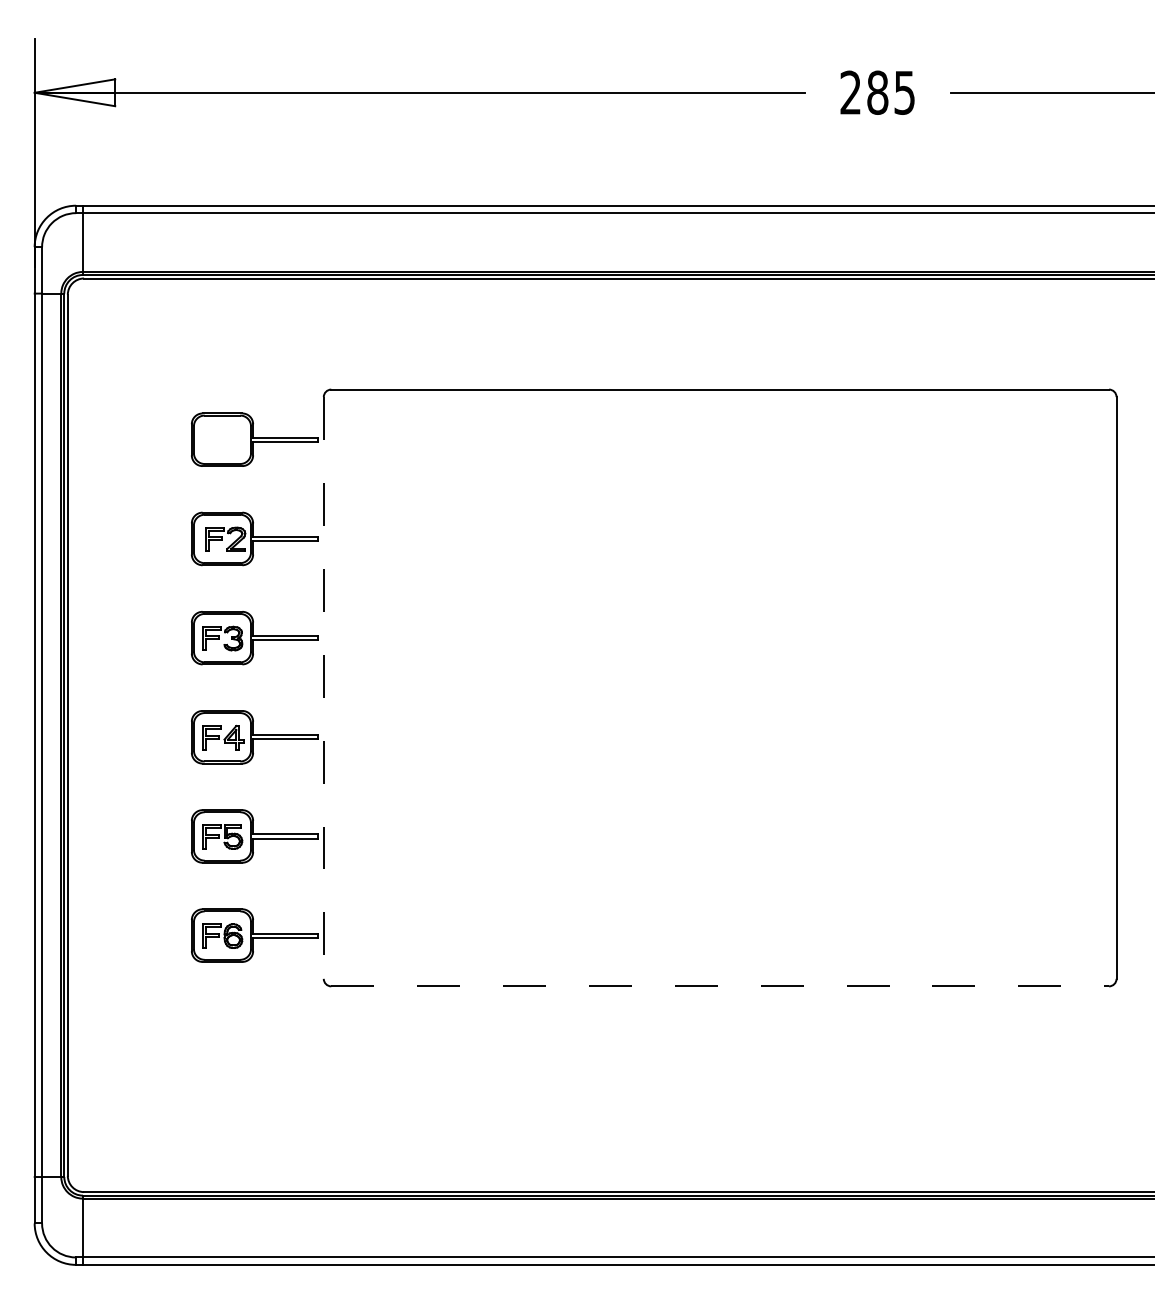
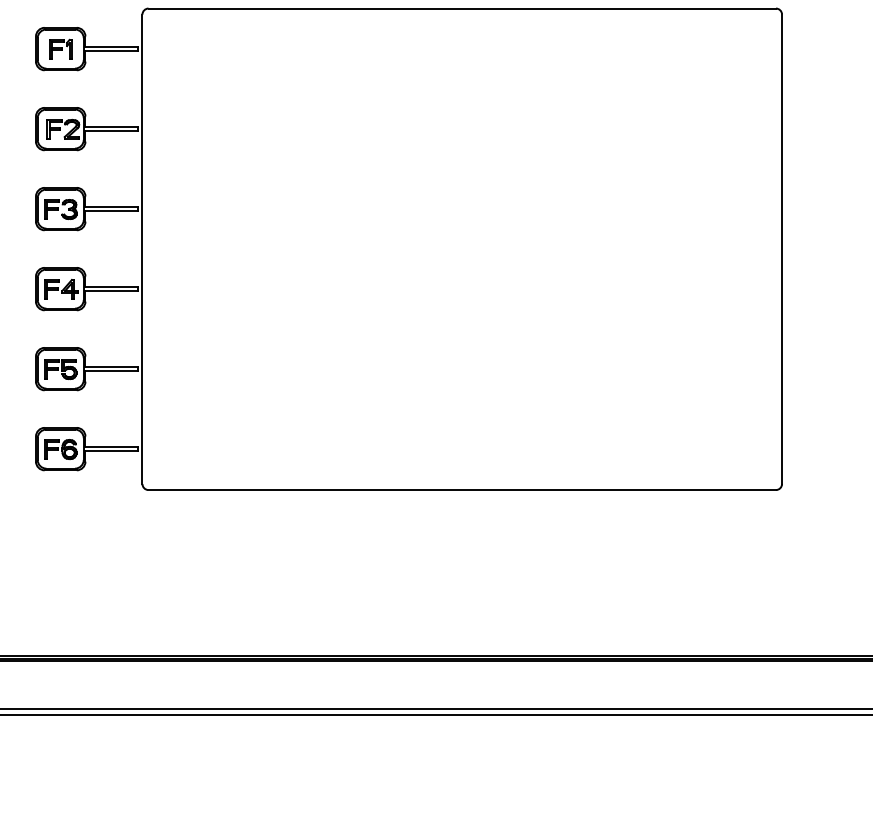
part: (222, 439) -> (60, 48), added
line: (323, 687) -> (142, 248), dashed -> solid
line: (720, 986) -> (462, 490), dashed -> solid

